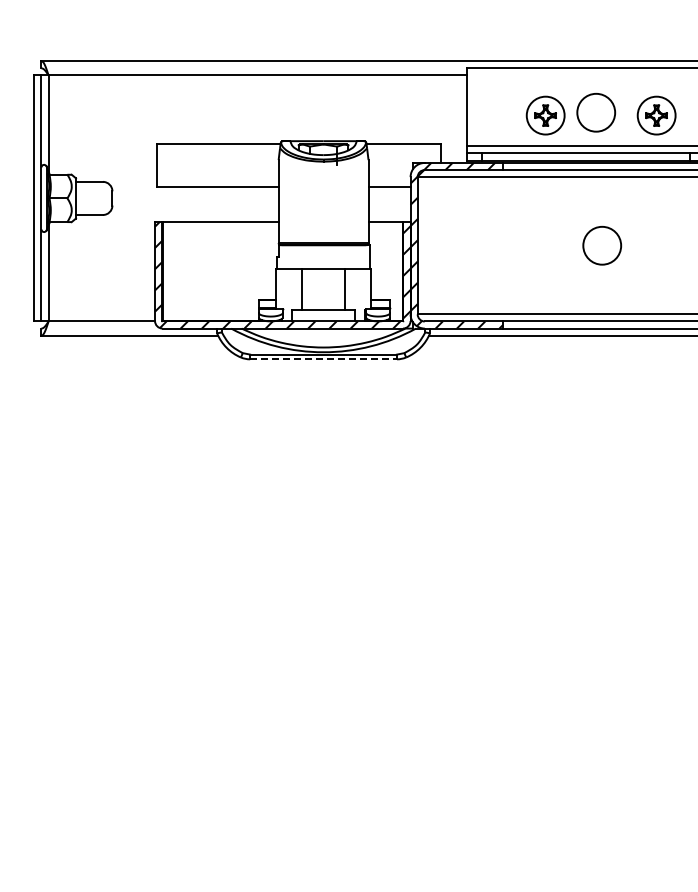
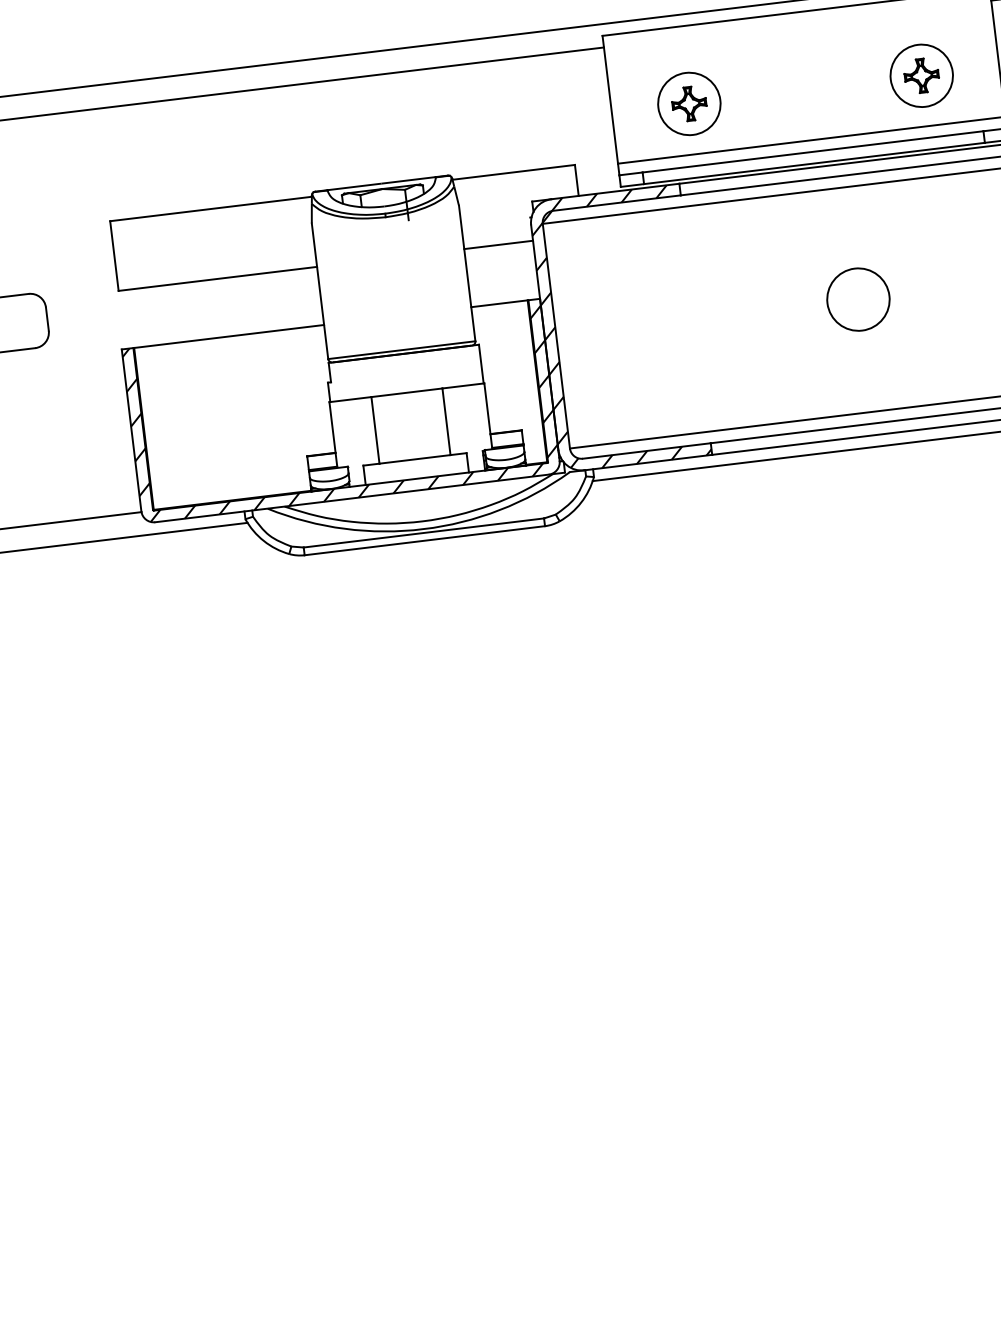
circle: (596, 112) -> (822, 82), removed
part: (545, 115) -> (689, 103), moved
line: (324, 359) -> (426, 540), dashed -> solid

